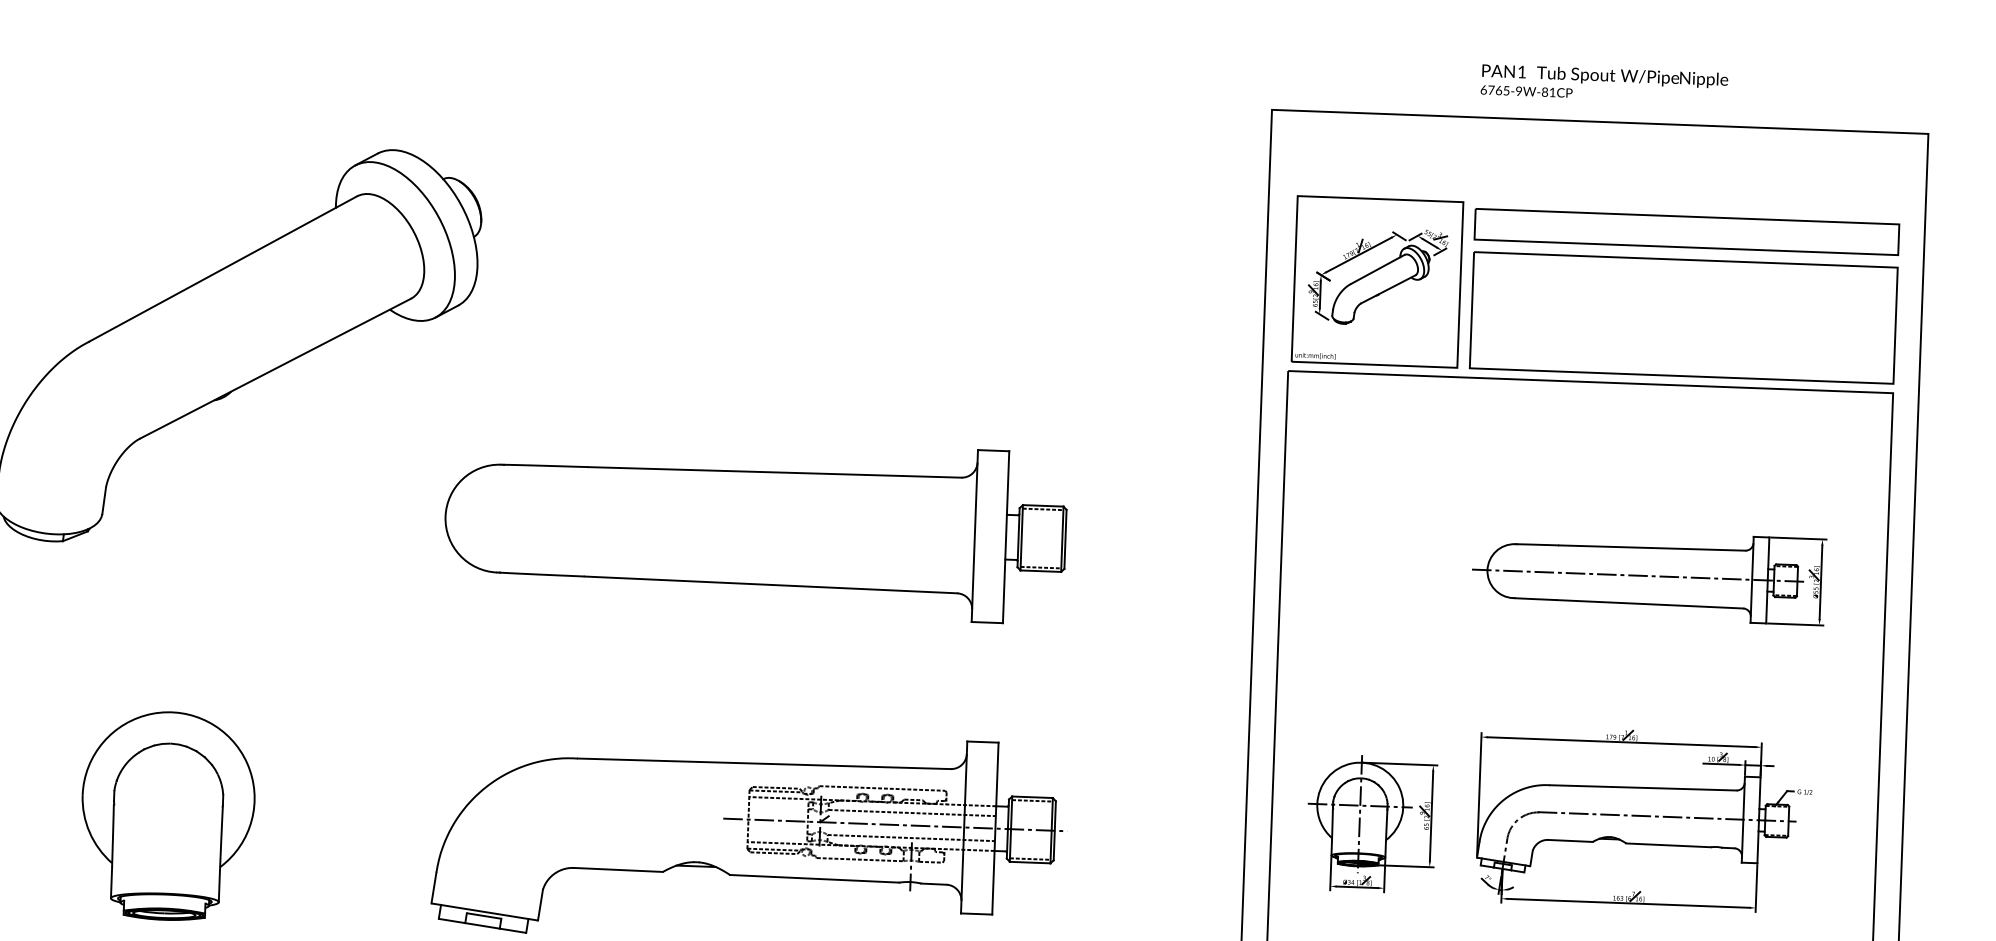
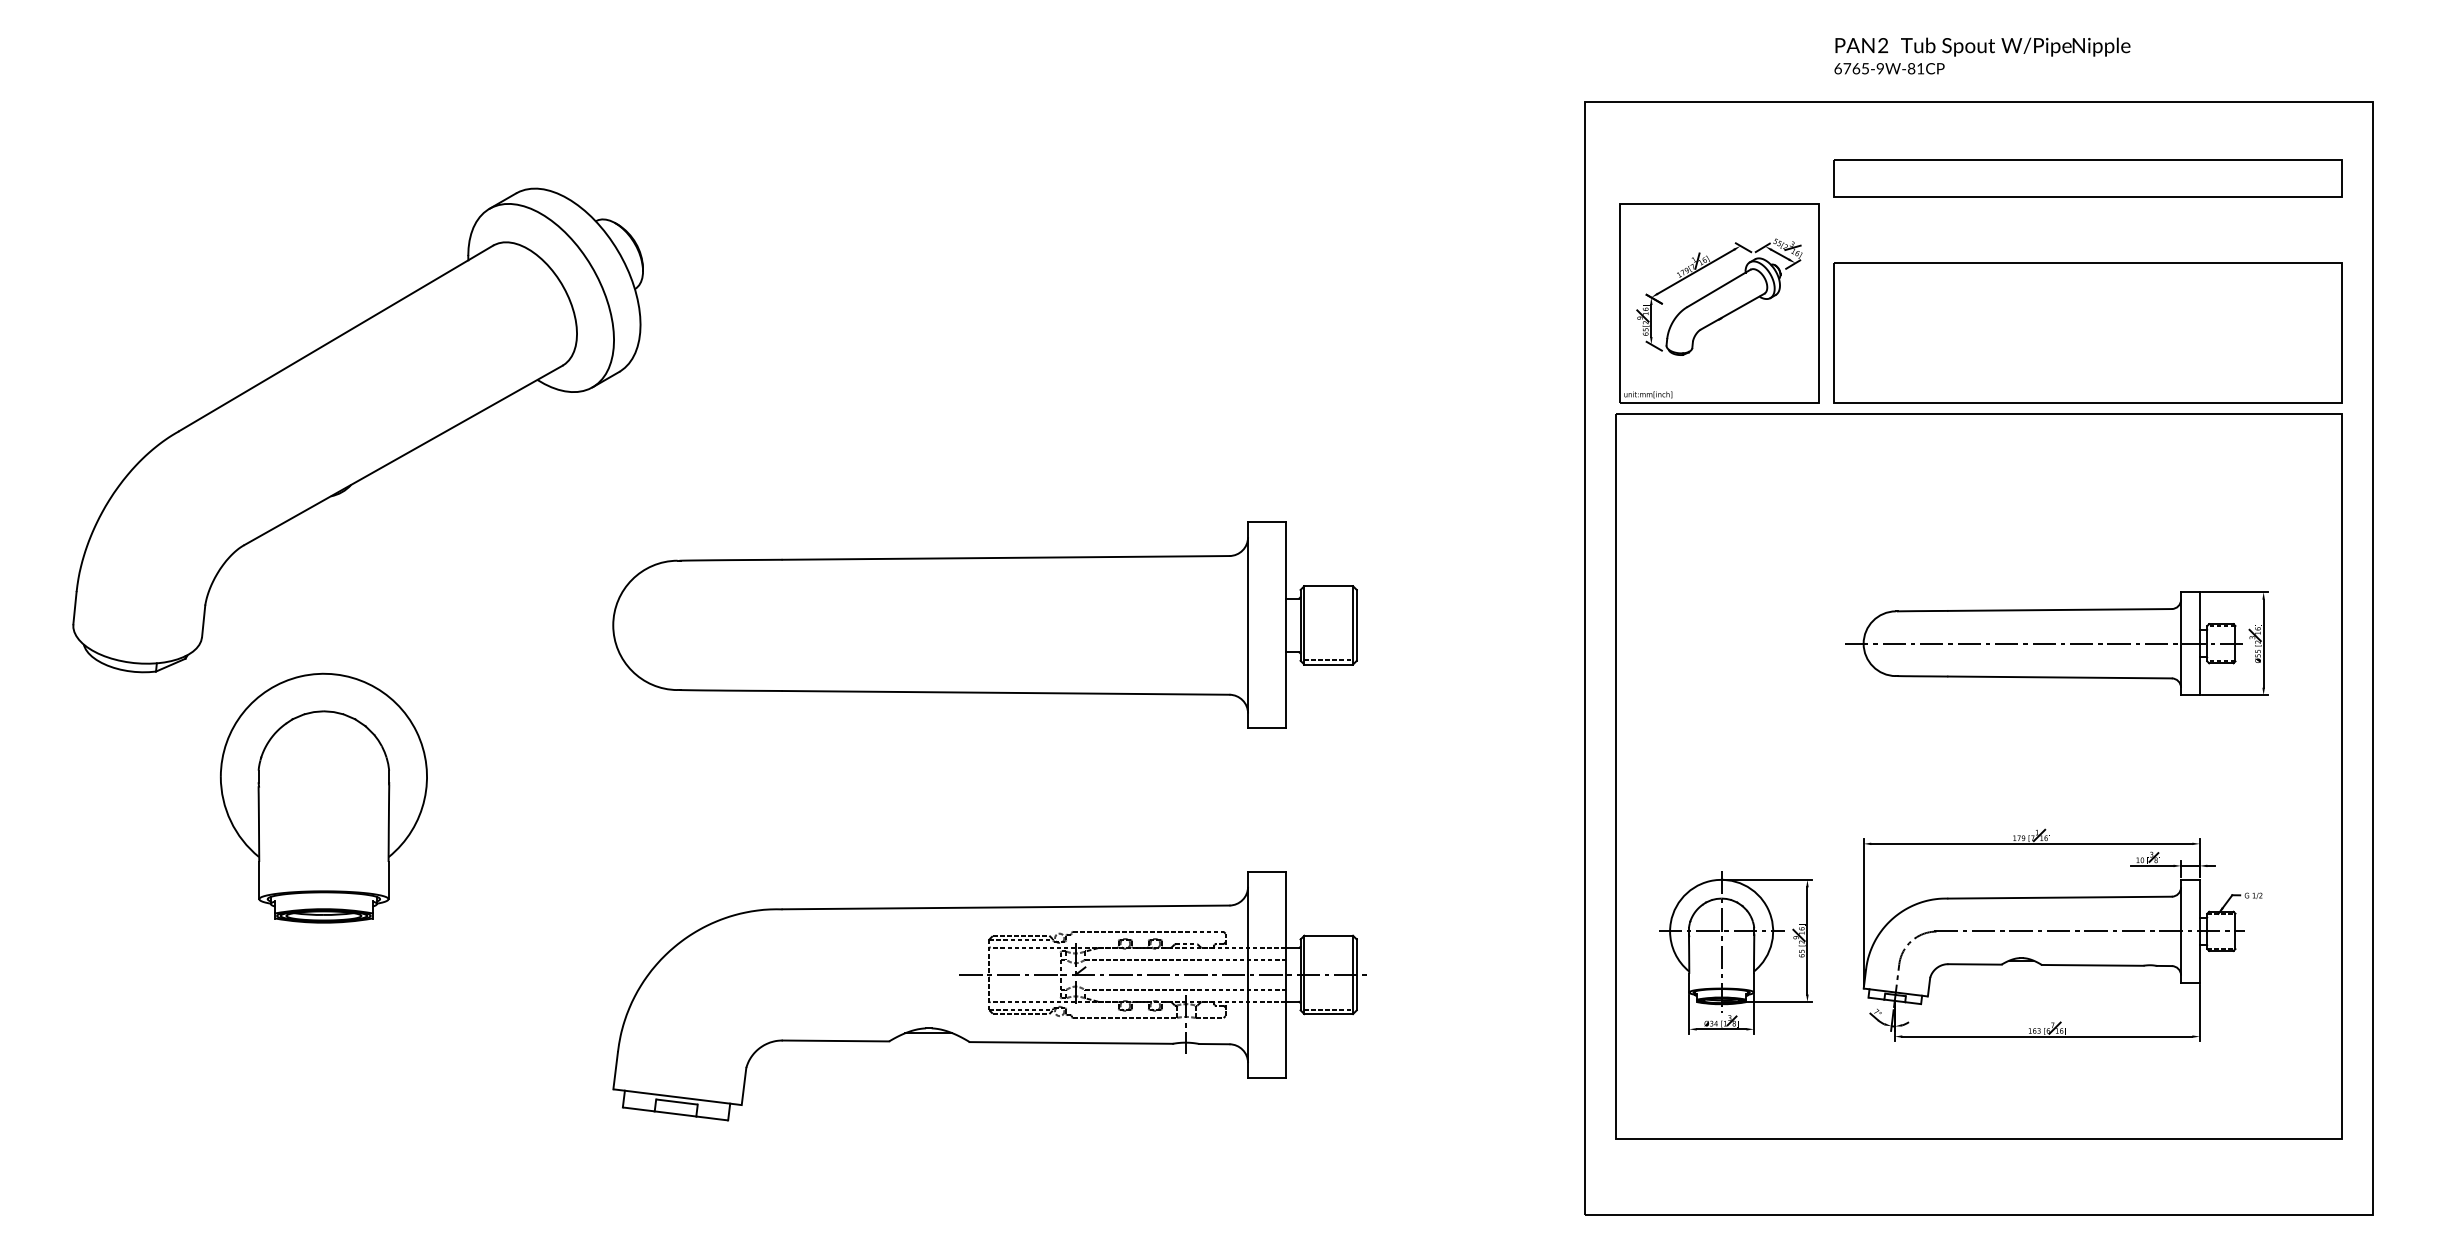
text: (1522, 72) -> (1883, 45), 1 -> 2
part: (1686, 231) -> (2087, 178), moved
line: (1042, 509) -> (1328, 590), removed
line: (1032, 801) -> (1328, 940), removed
part: (167, 815) -> (323, 797), moved

